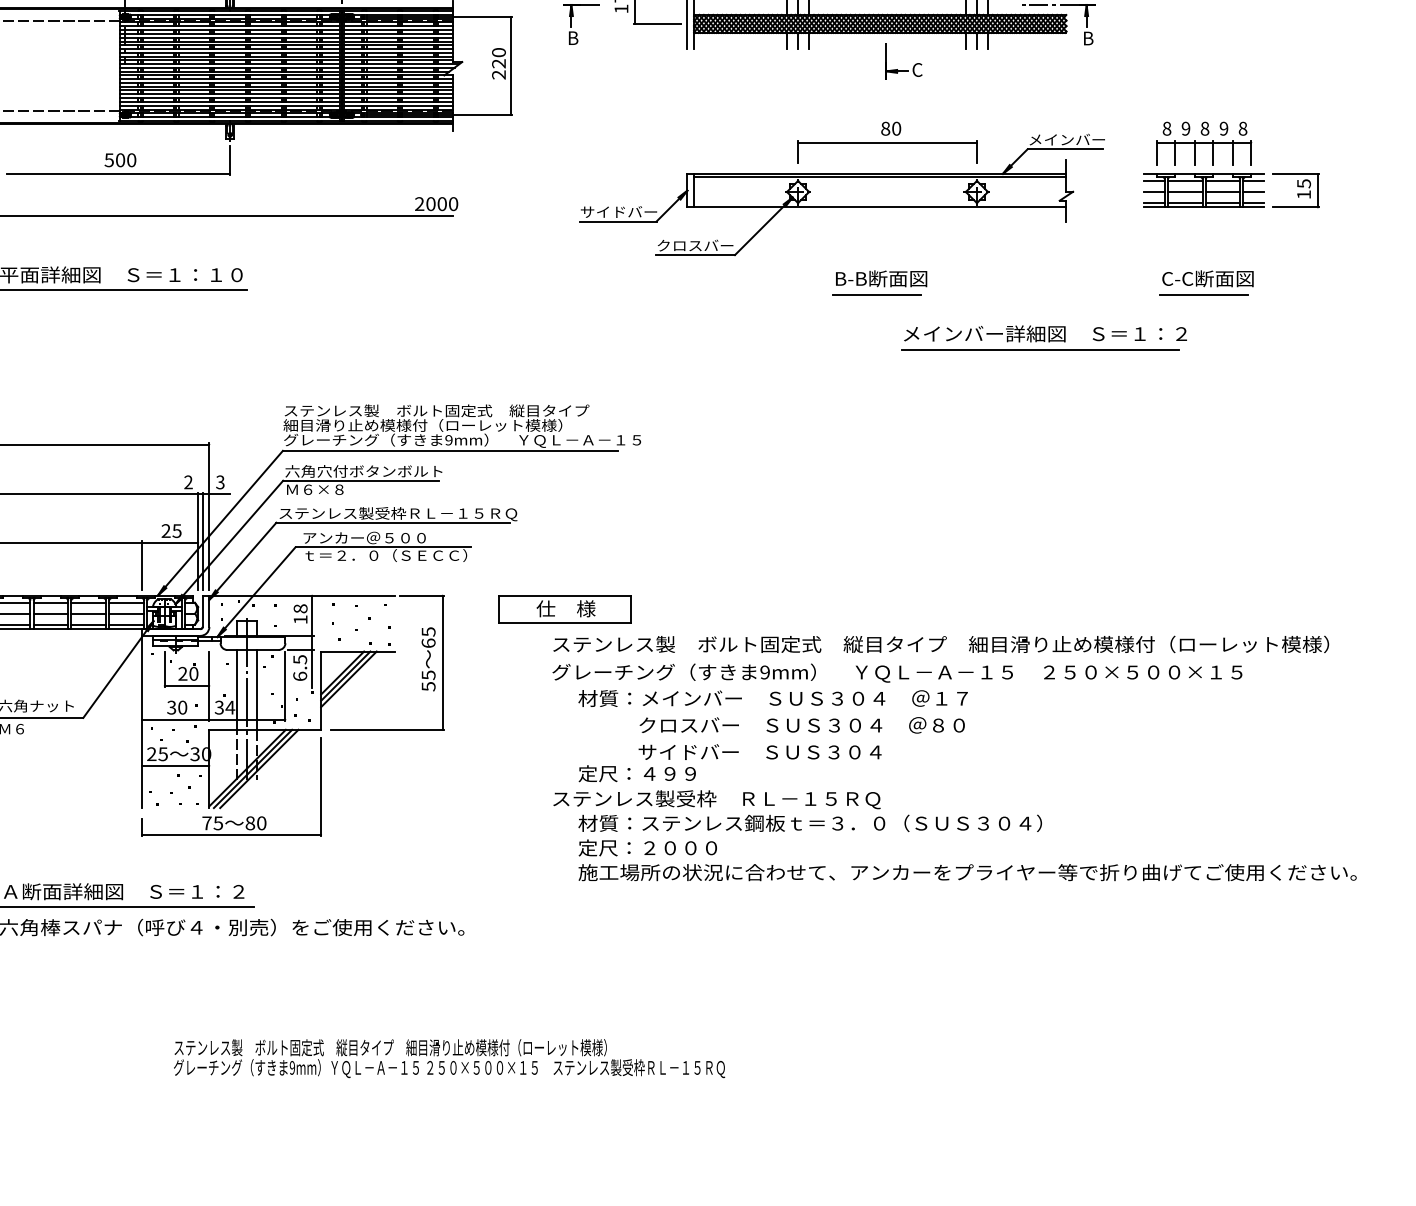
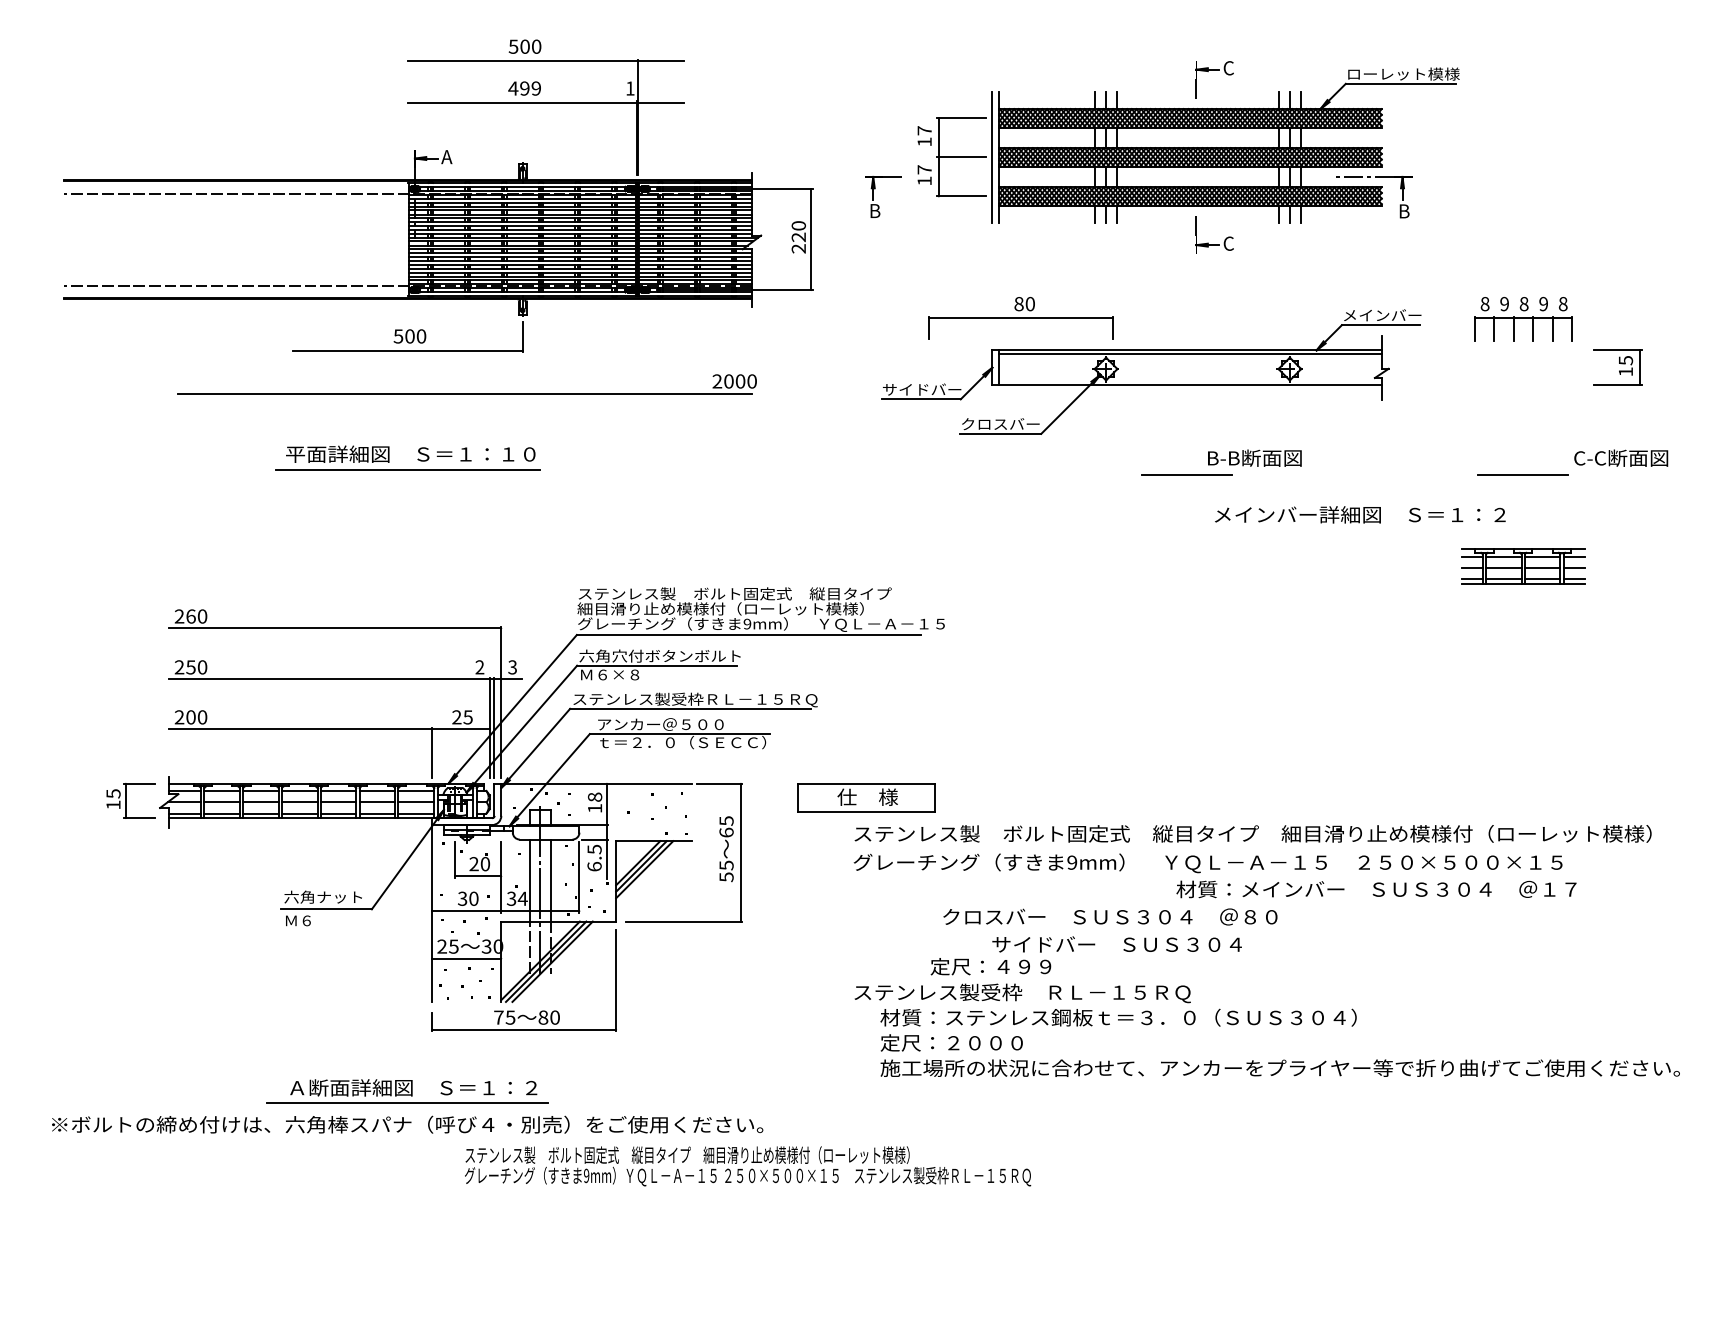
part: (887, 142) -> (1020, 318), moved
part: (1204, 190) -> (1523, 566), moved
text: (881, 278) -> (1254, 457), moved
text: (1208, 278) -> (1621, 457), moved
line: (1039, 350) -> (1354, 531), removed
text: (773, 698) -> (1376, 889), moved
text: (729, 762) -> (1085, 955), moved
text: (449, 1058) -> (748, 1166), moved

